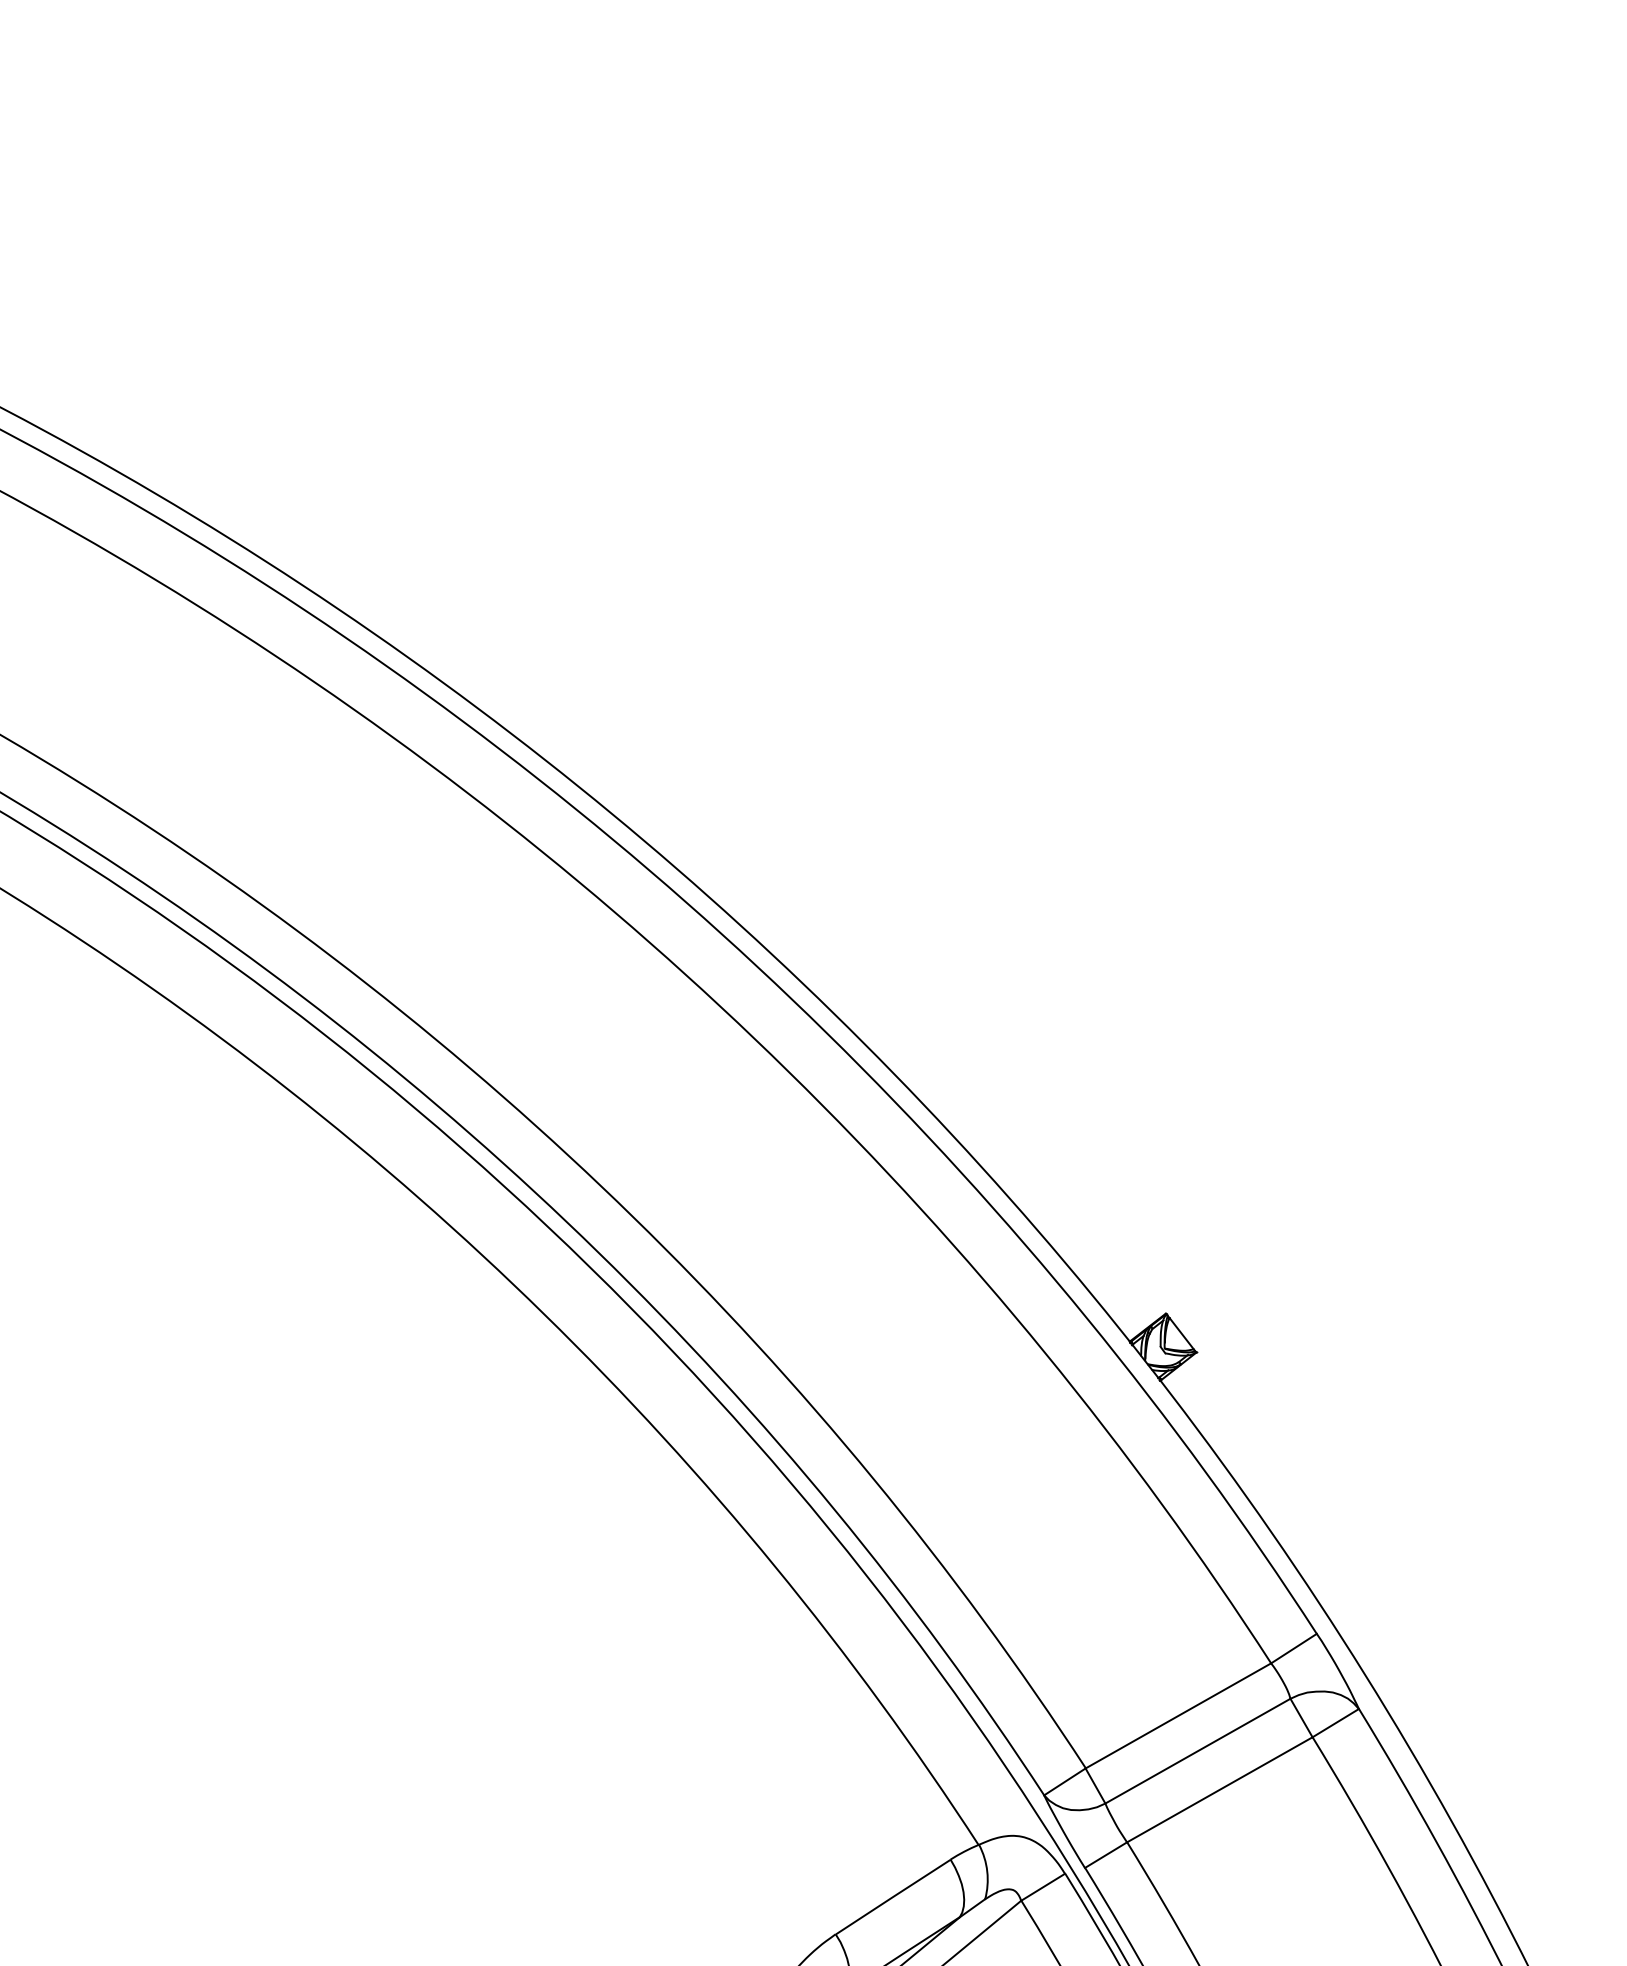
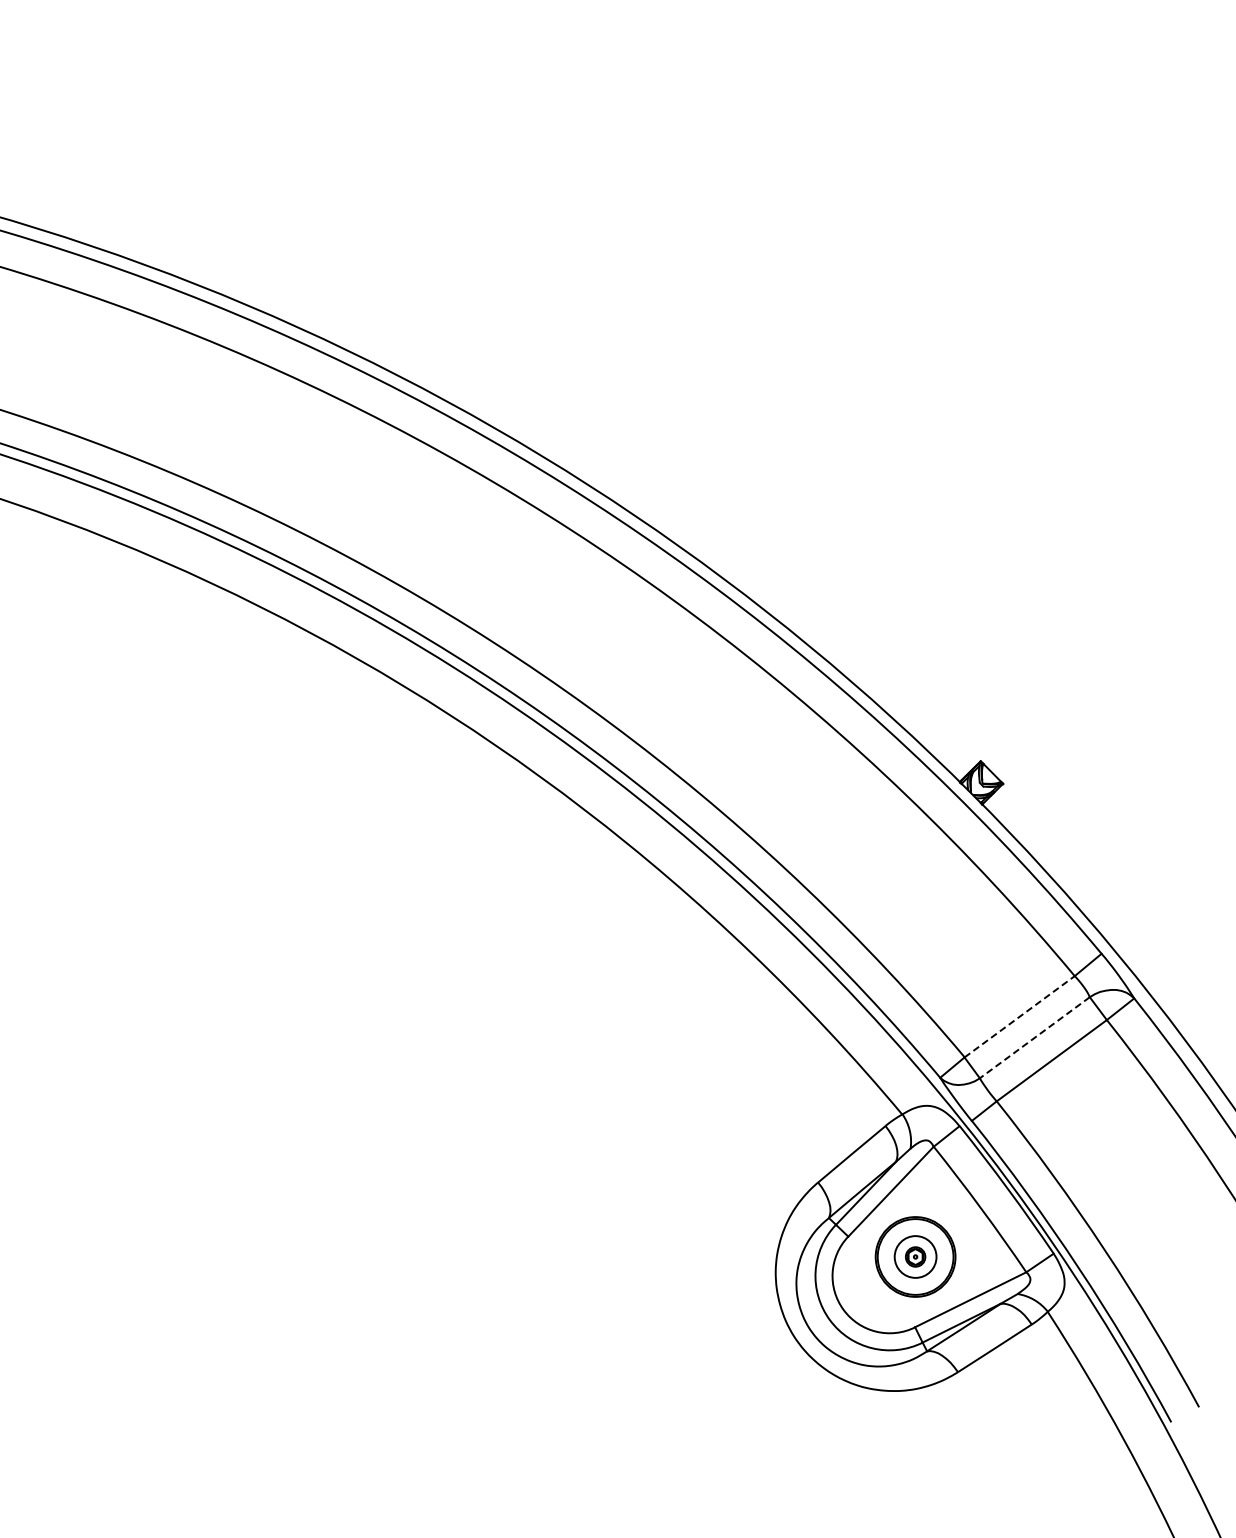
line: (1179, 1715) -> (1020, 1016), solid -> dashed
line: (1197, 1752) -> (1034, 1038), solid -> dashed

